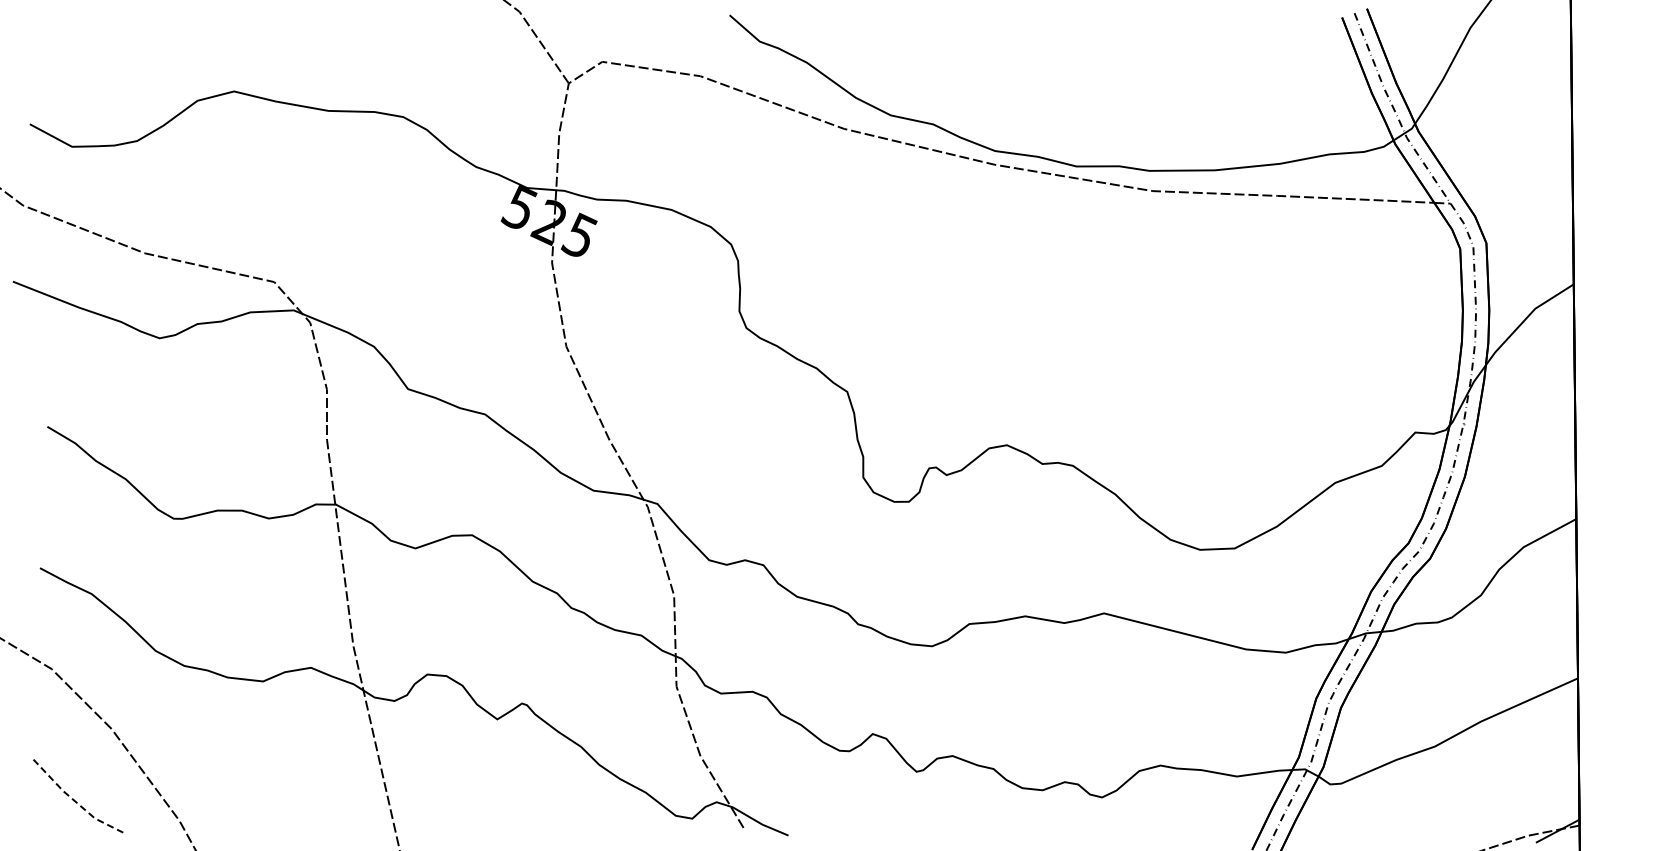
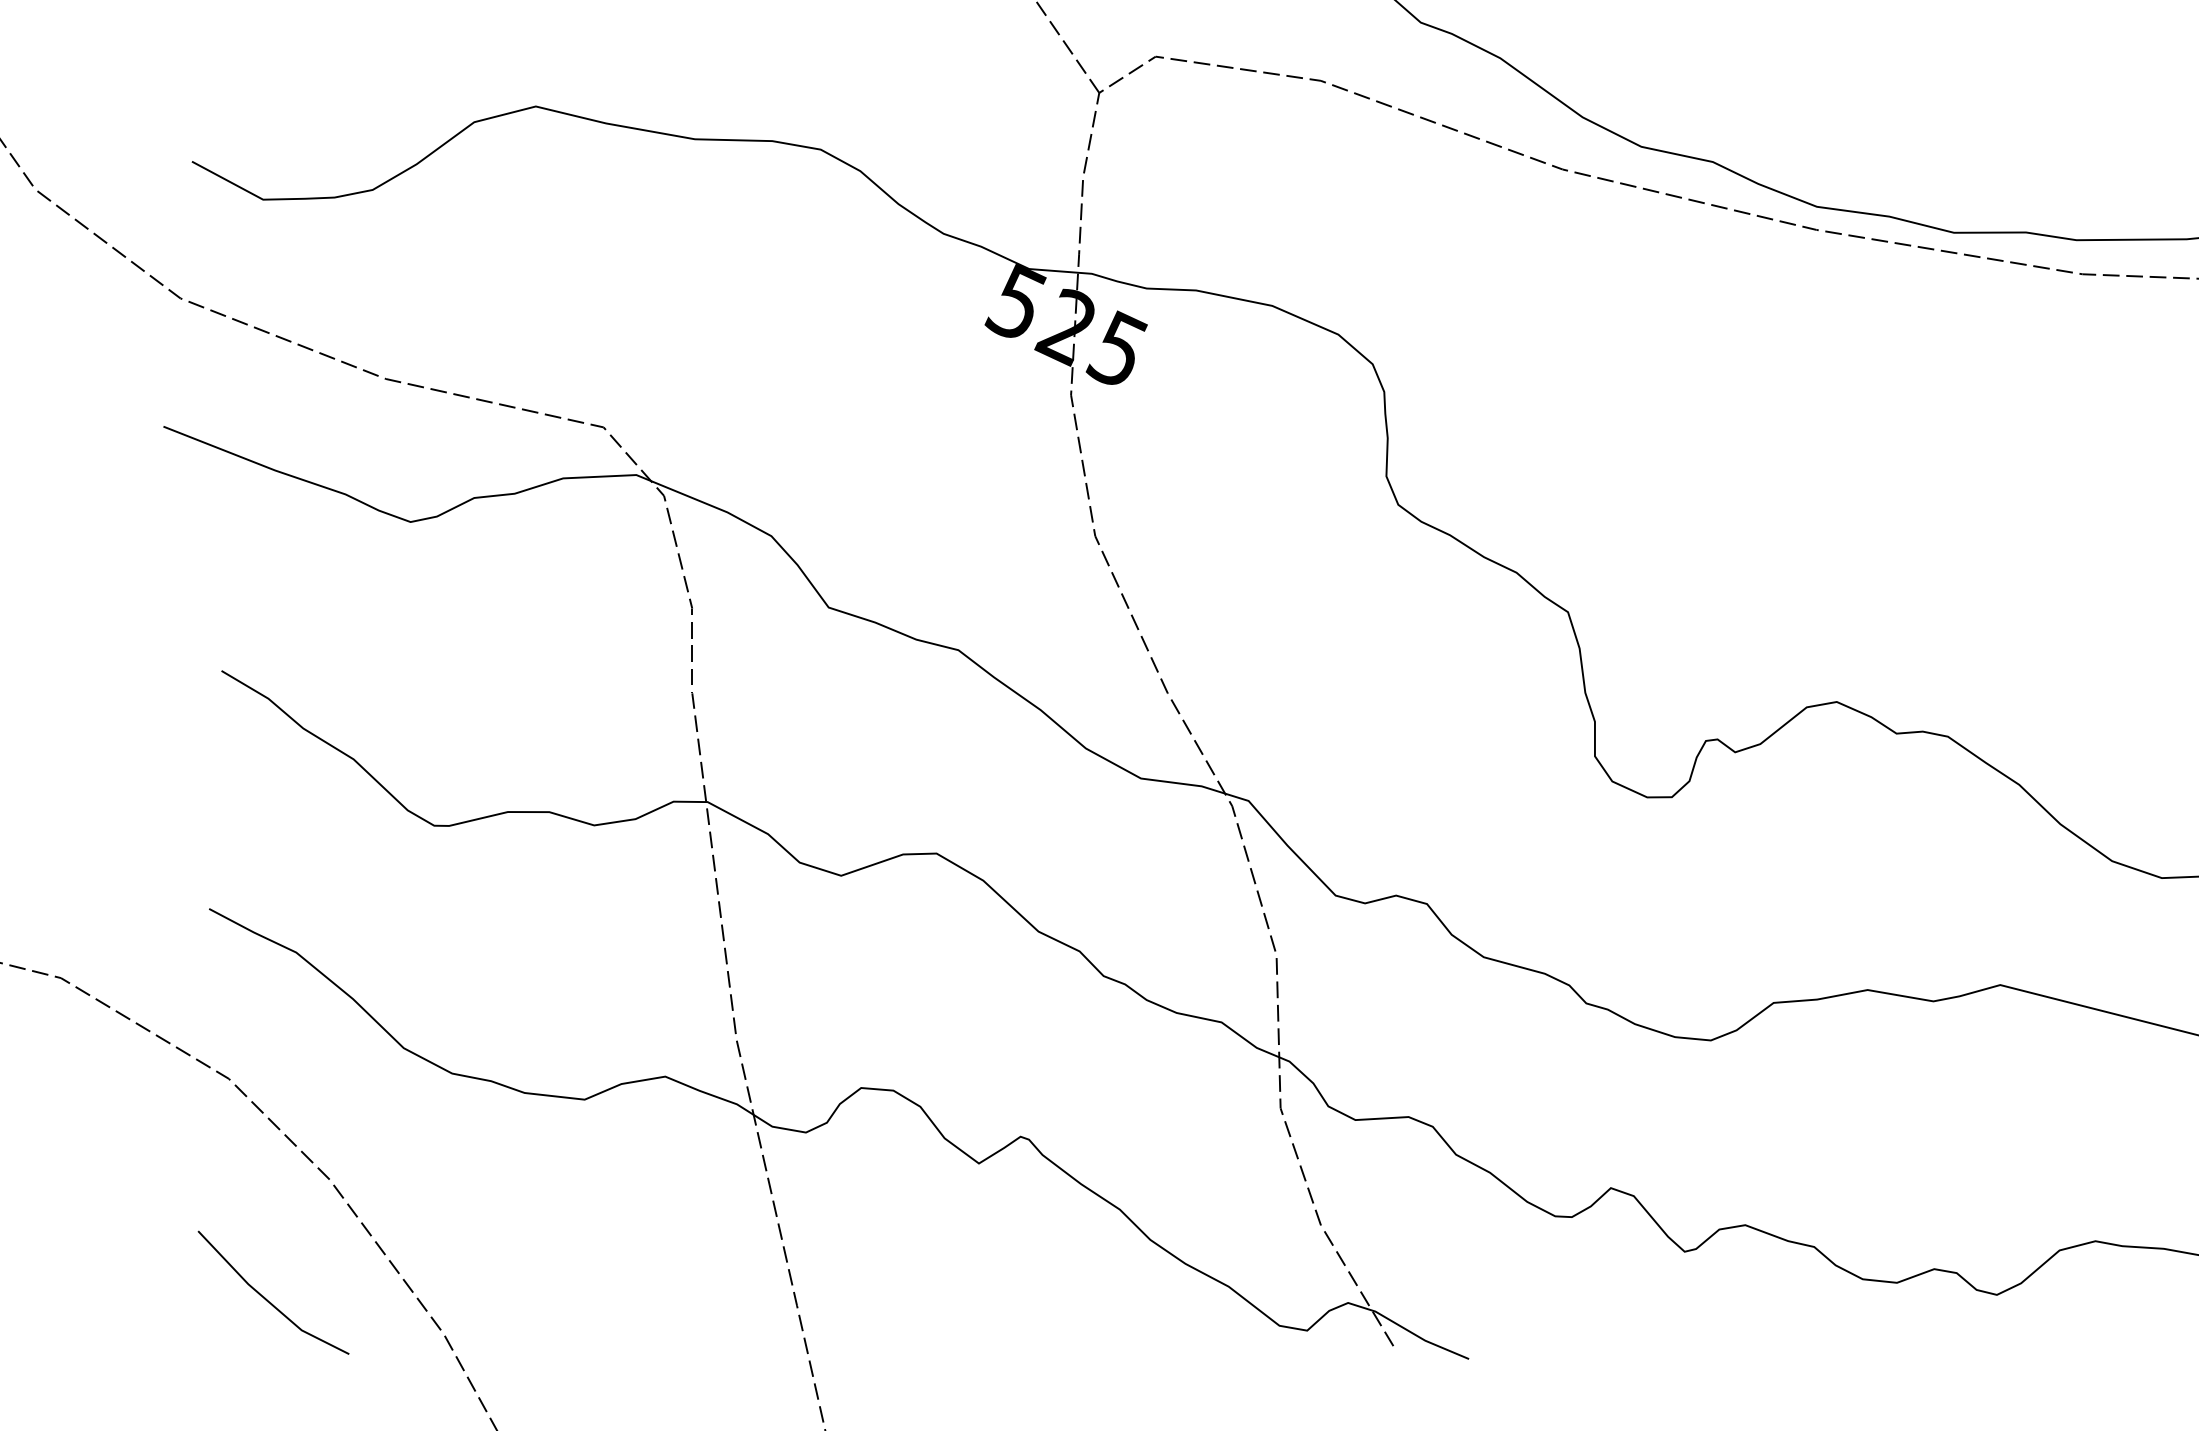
line: (74, 800) -> (267, 1300), dashed -> solid

